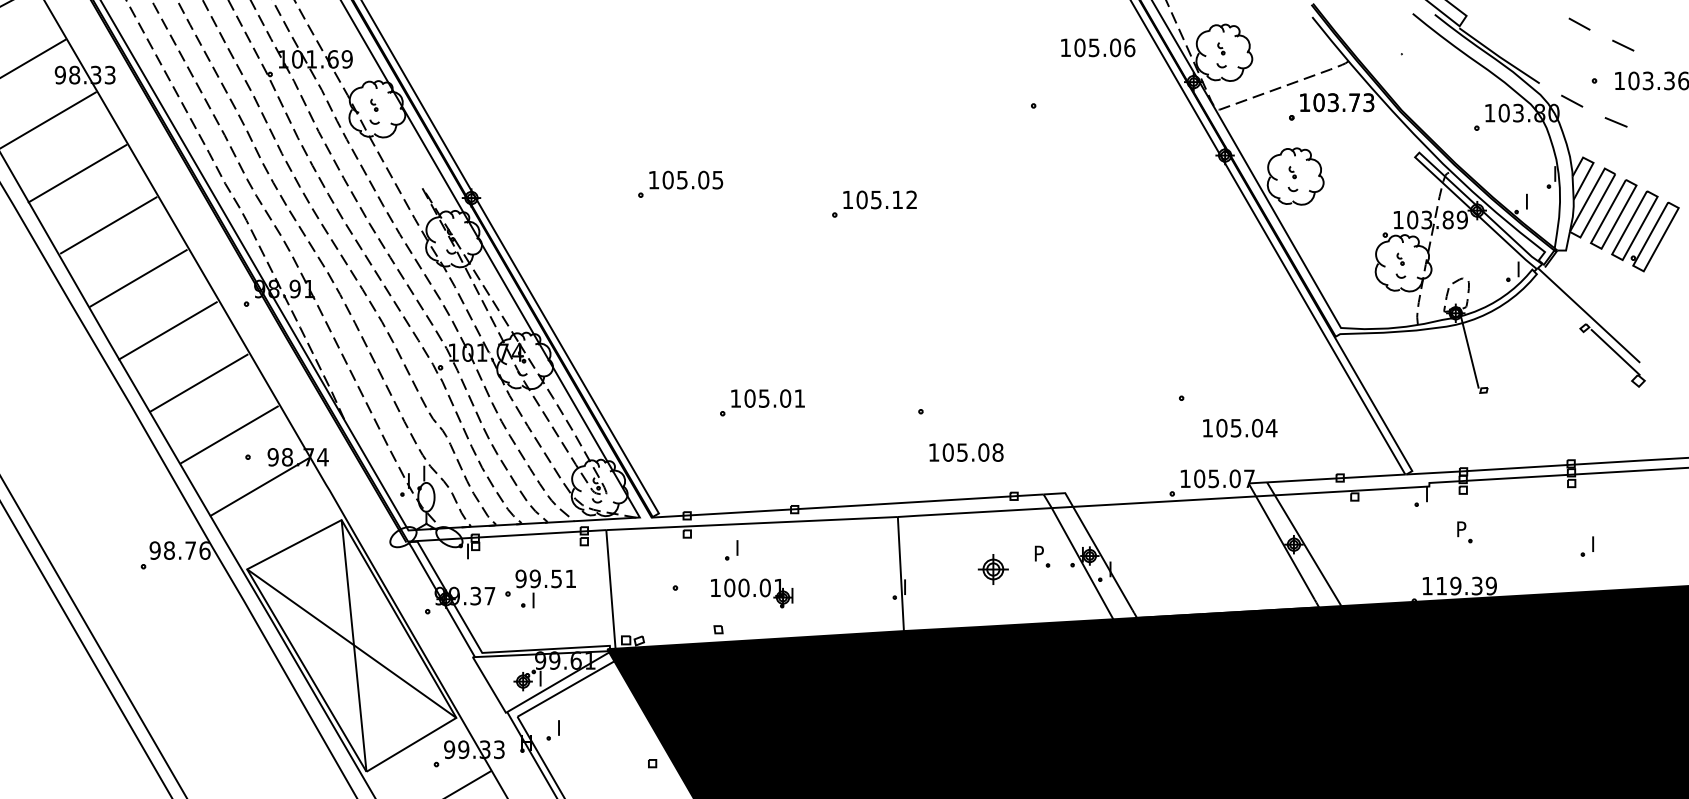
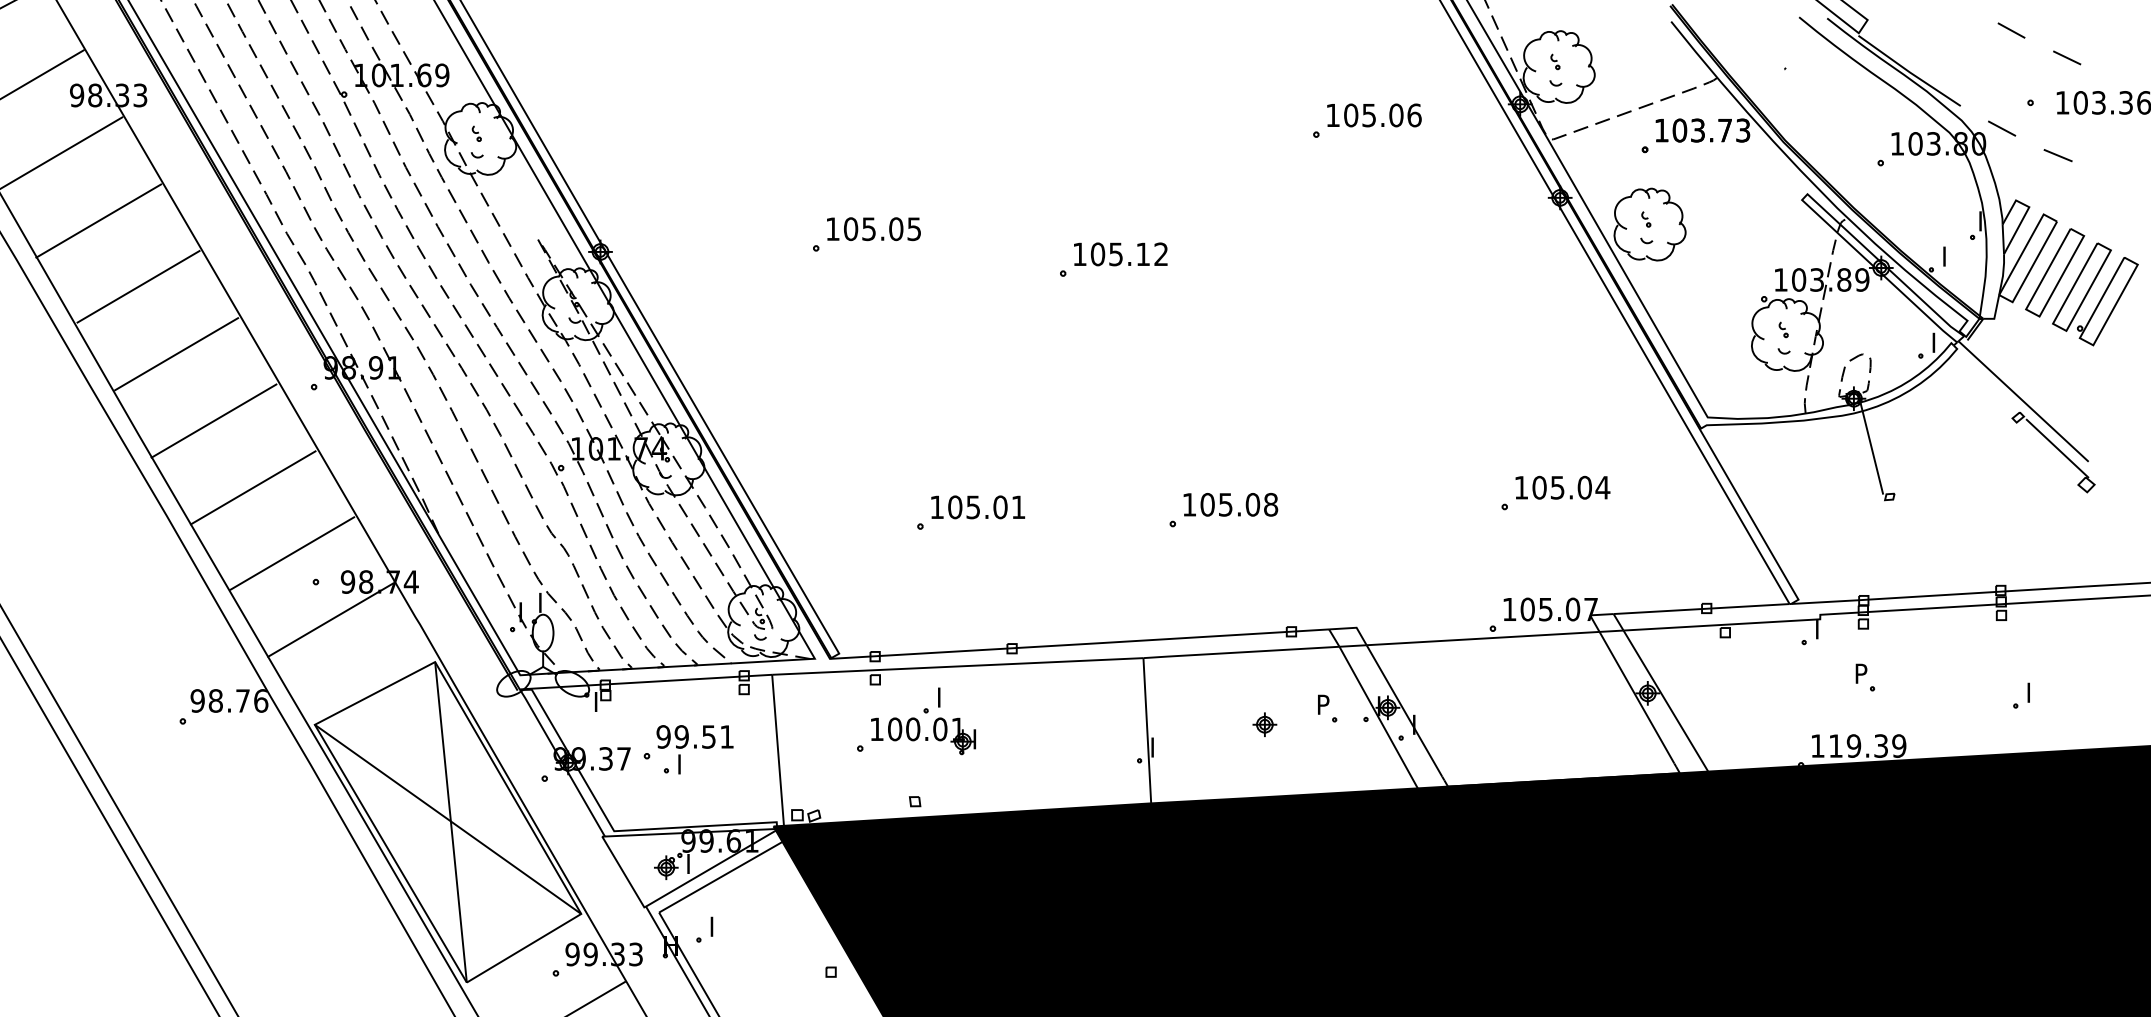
text: (1098, 47) -> (1374, 115), moved
text: (1240, 427) -> (1563, 486), moved
text: (966, 452) -> (1230, 504), moved
part: (992, 568) -> (1263, 723), size x0.62
part: (752, 593) -> (923, 736), moved

